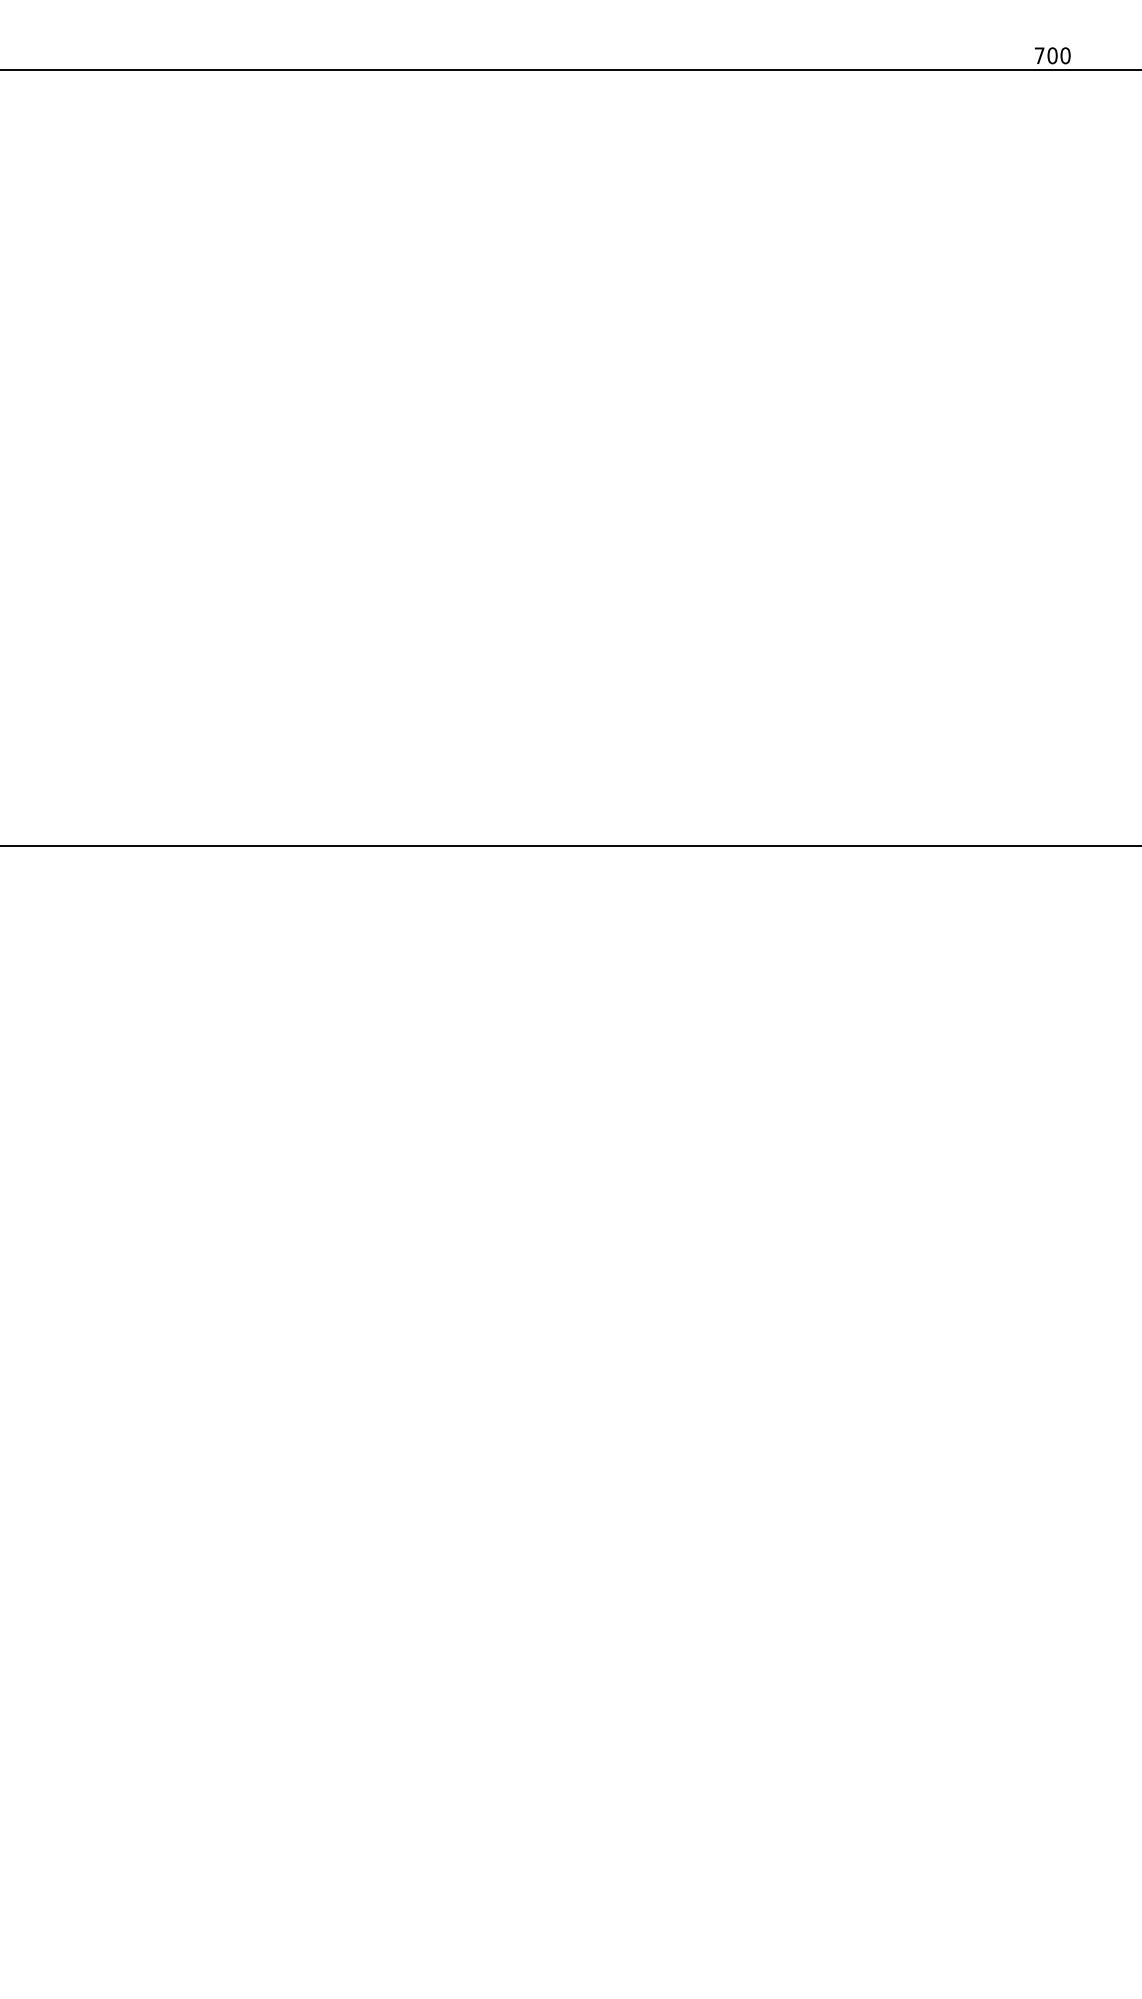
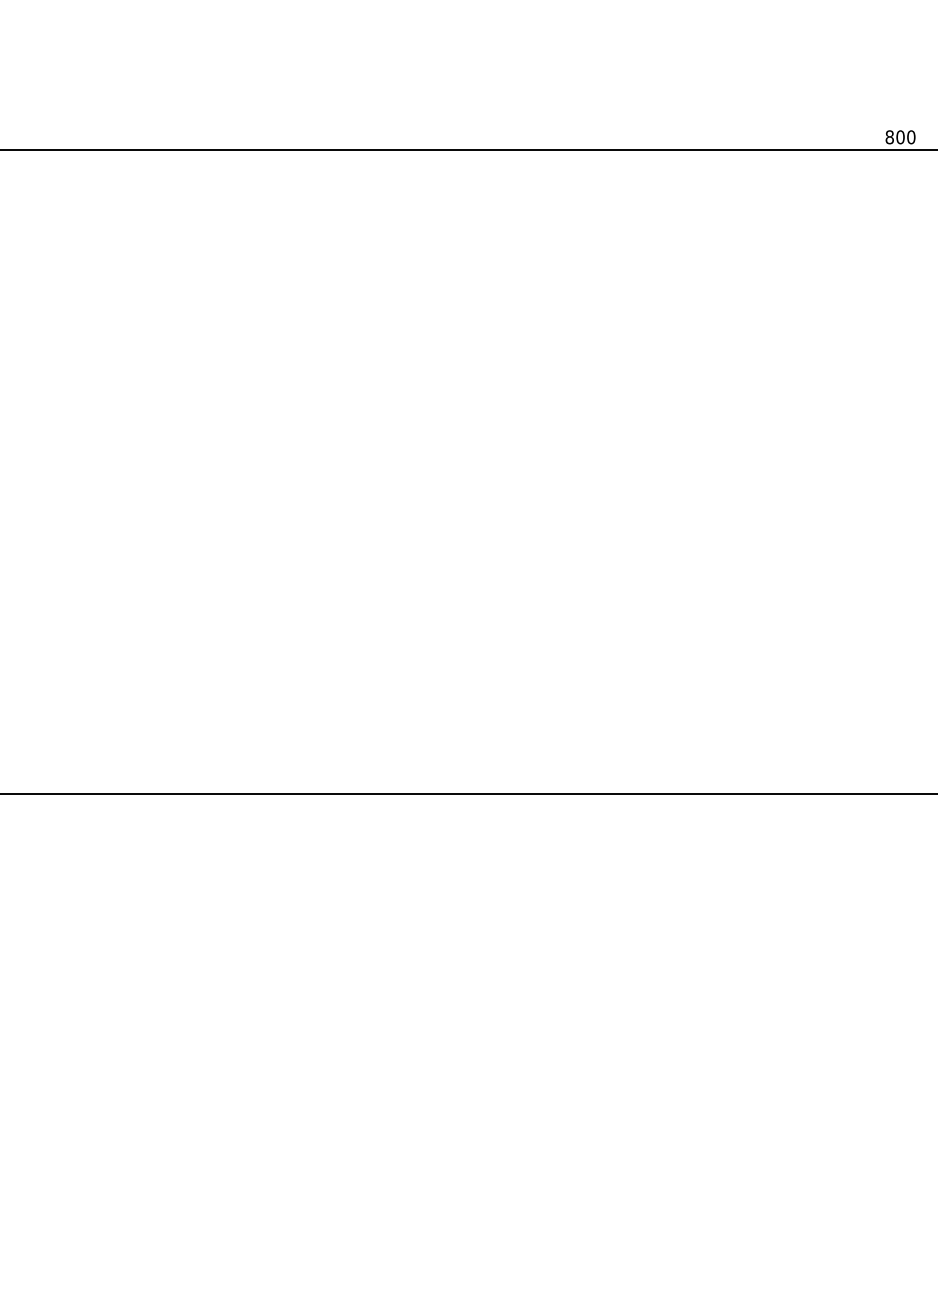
text: (1039, 55) -> (889, 137), 700 -> 800

